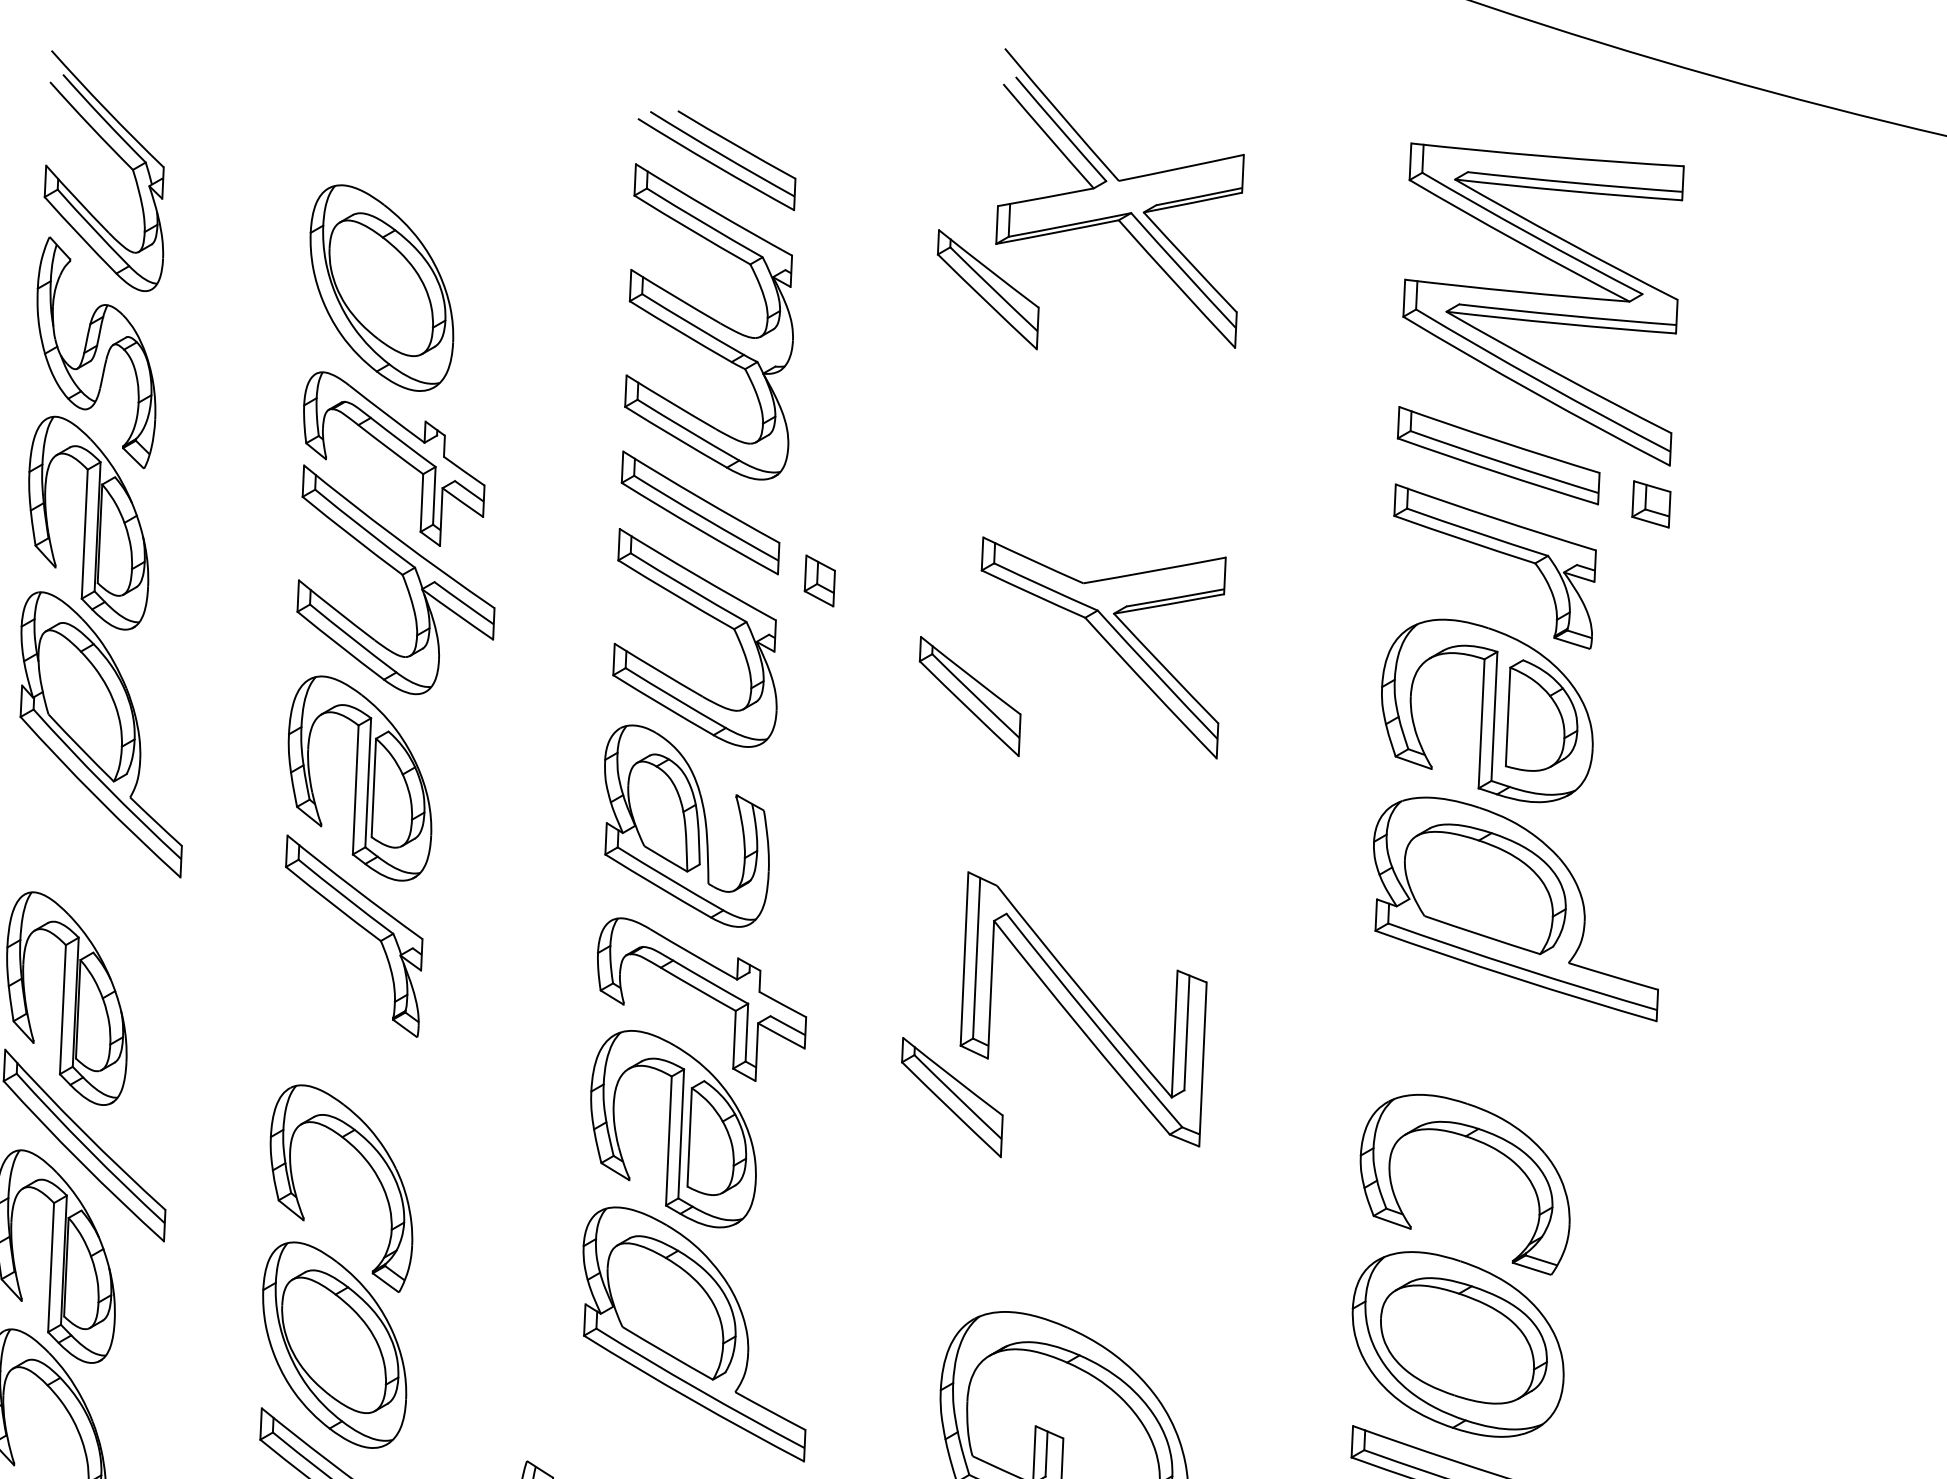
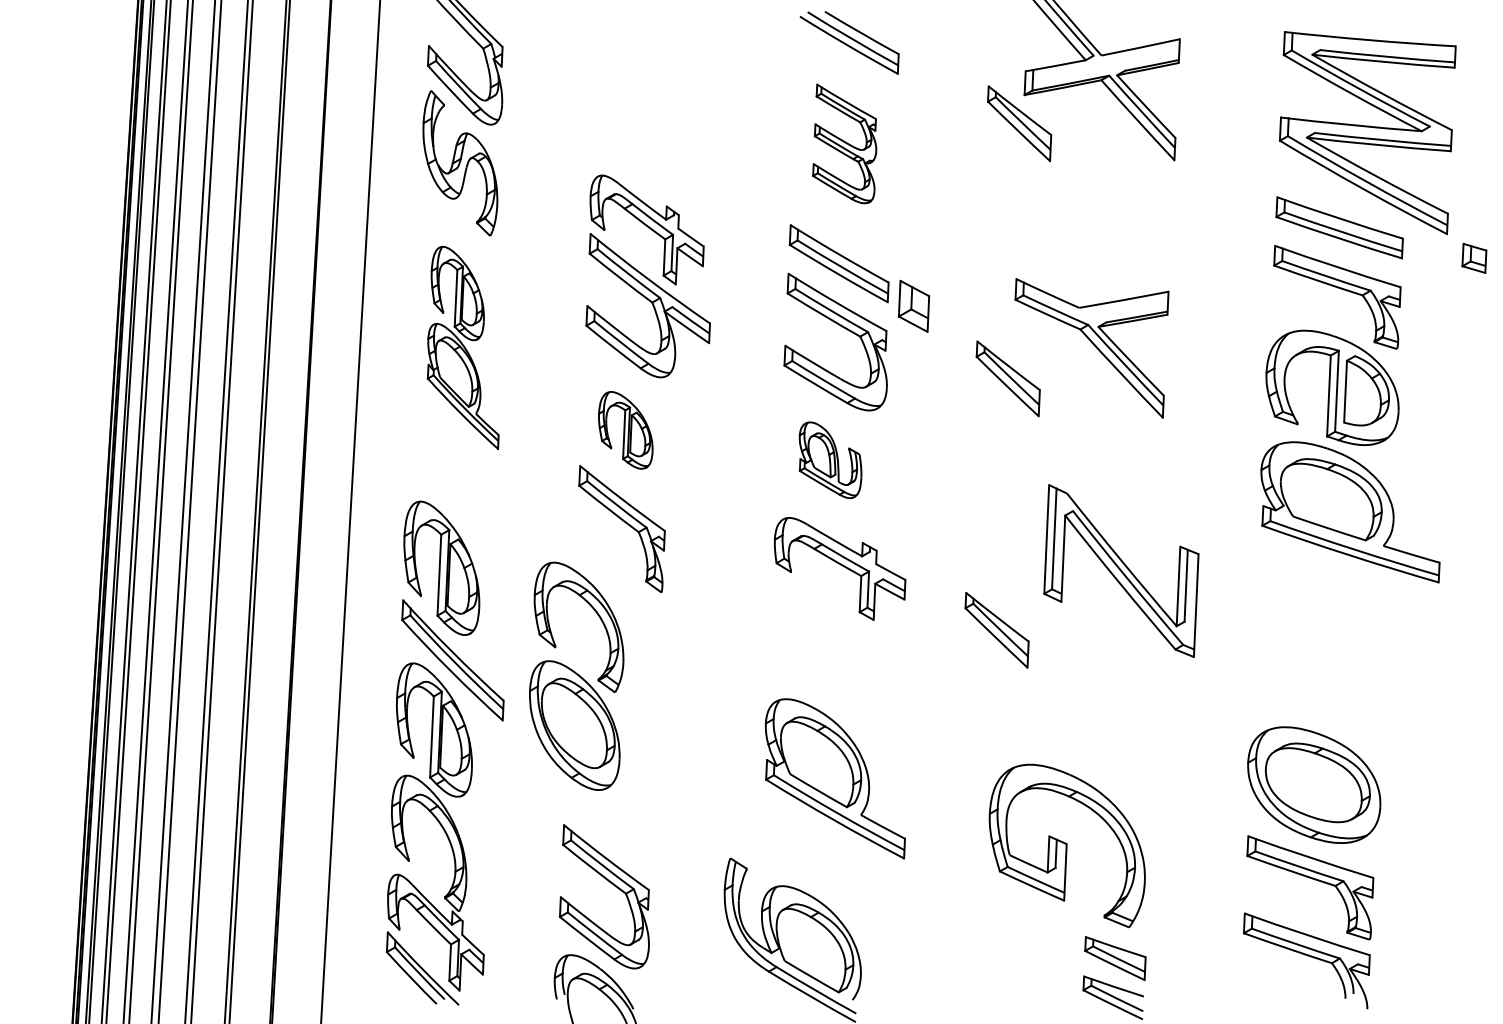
part: (382, 287) -> (639, 122), removed
part: (709, 321) -> (844, 143), size x0.6
part: (1651, 504) -> (1474, 258), moved
part: (819, 581) -> (913, 306), size x1.6
part: (99, 646) -> (462, 347), size x0.7
part: (359, 778) -> (625, 430), size x0.6
part: (686, 826) -> (830, 460), size x0.6
part: (1083, 1008) -> (1121, 570), moved
part: (672, 1128) -> (821, 649), removed
part: (1484, 1145) -> (1330, 660), removed
part: (337, 1265) -> (576, 675), moved

